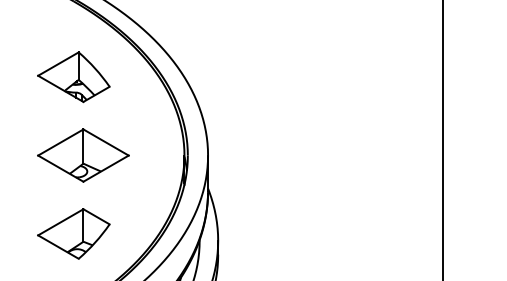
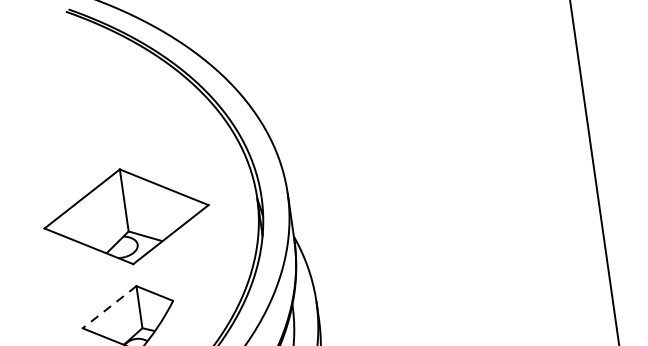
part: (73, 77) -> (99, 117), removed
part: (83, 155) -> (126, 216), size x1.4
line: (60, 222) -> (109, 307), solid -> dashed

